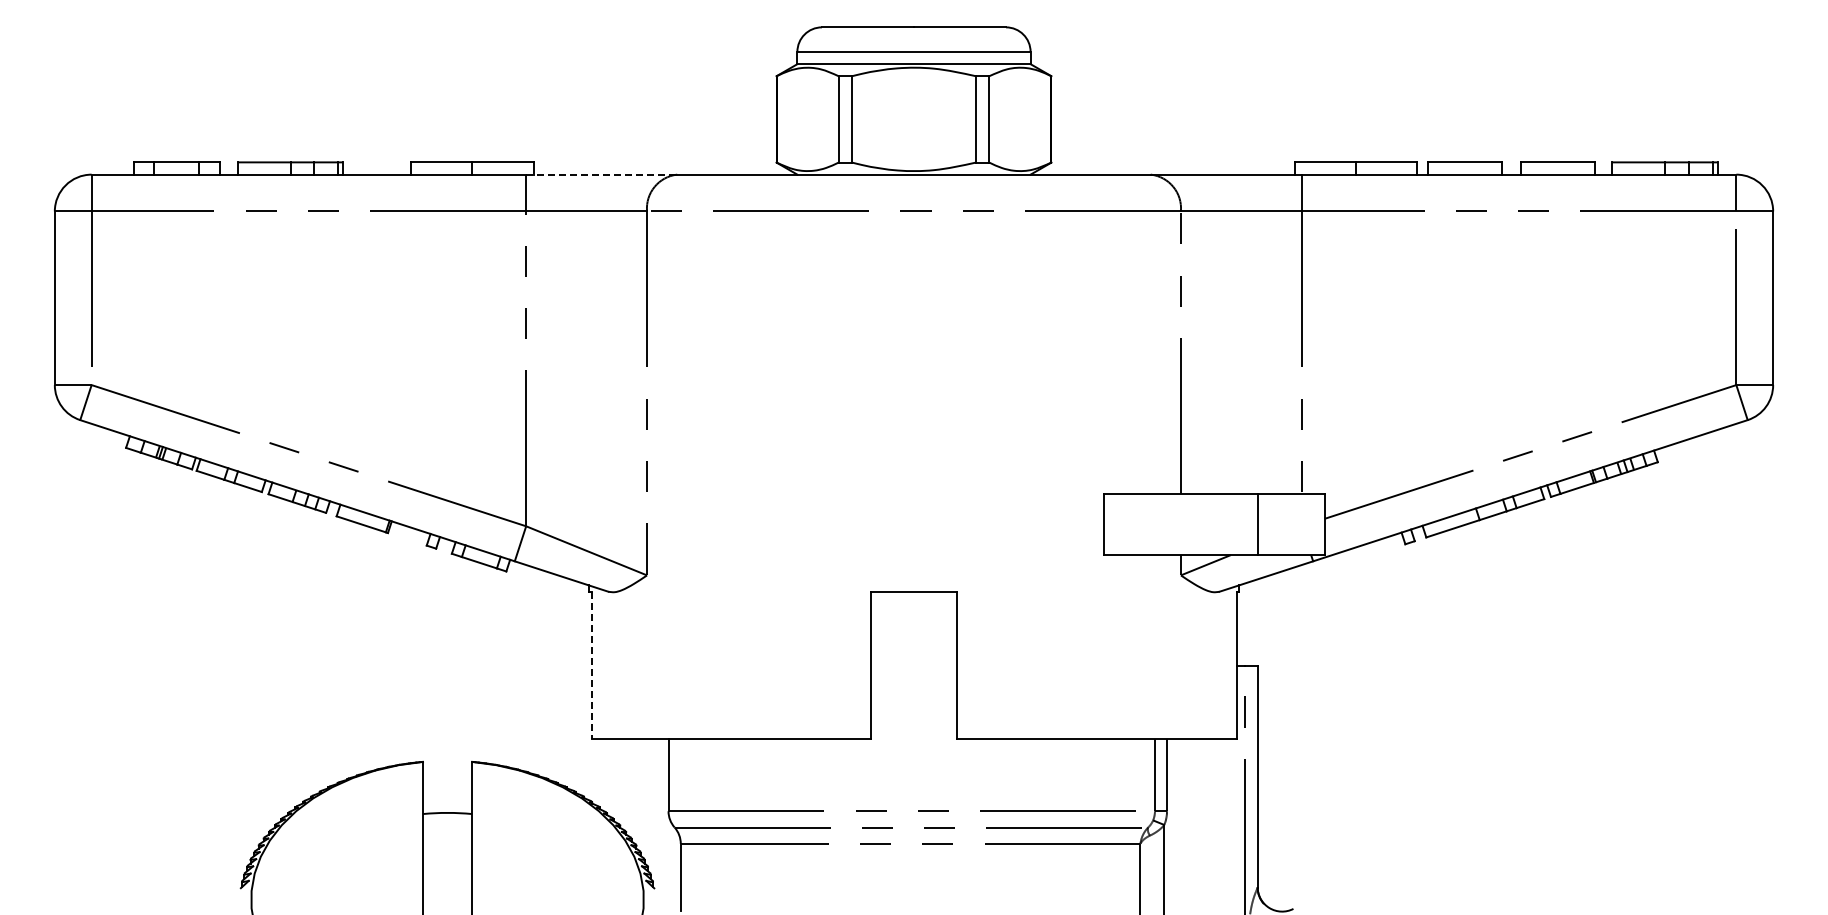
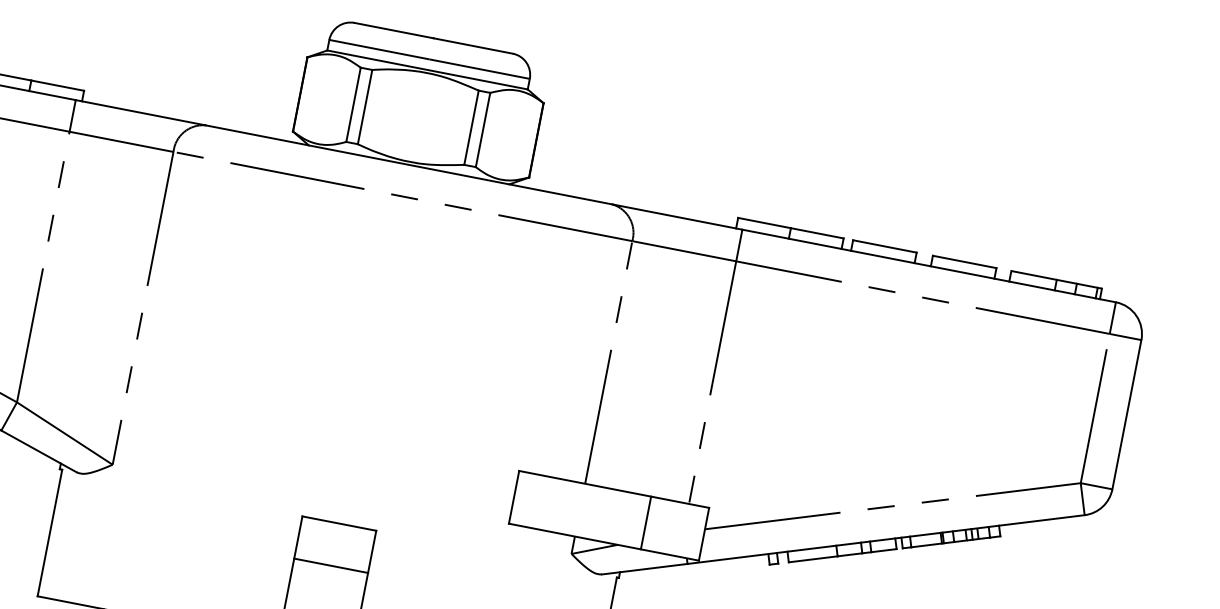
line: (601, 174) -> (140, 112), dashed -> solid
line: (913, 641) -> (330, 566), added
line: (591, 665) -> (49, 532), dashed -> solid

